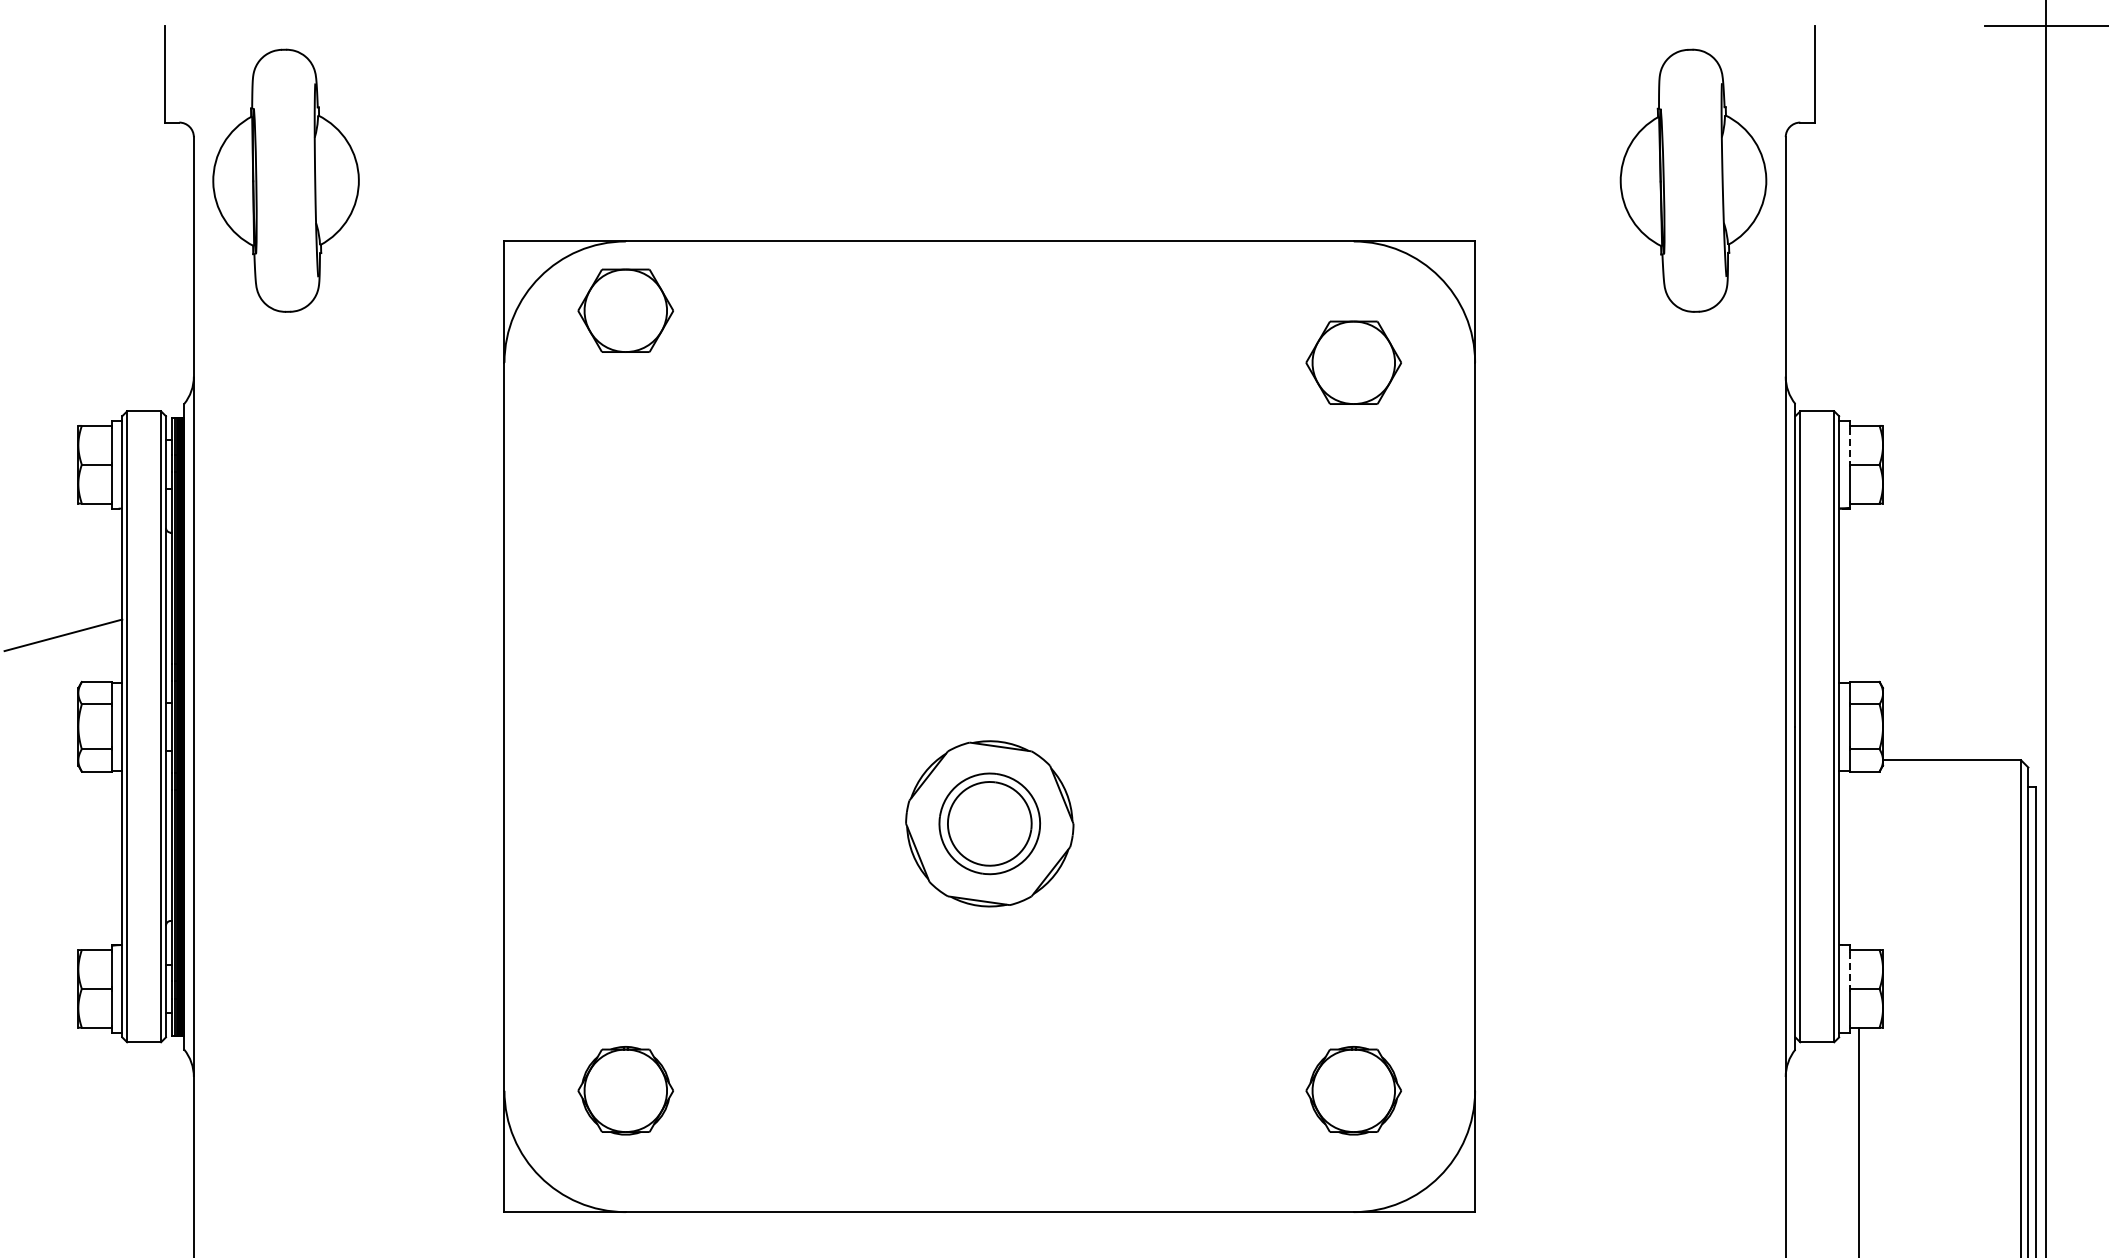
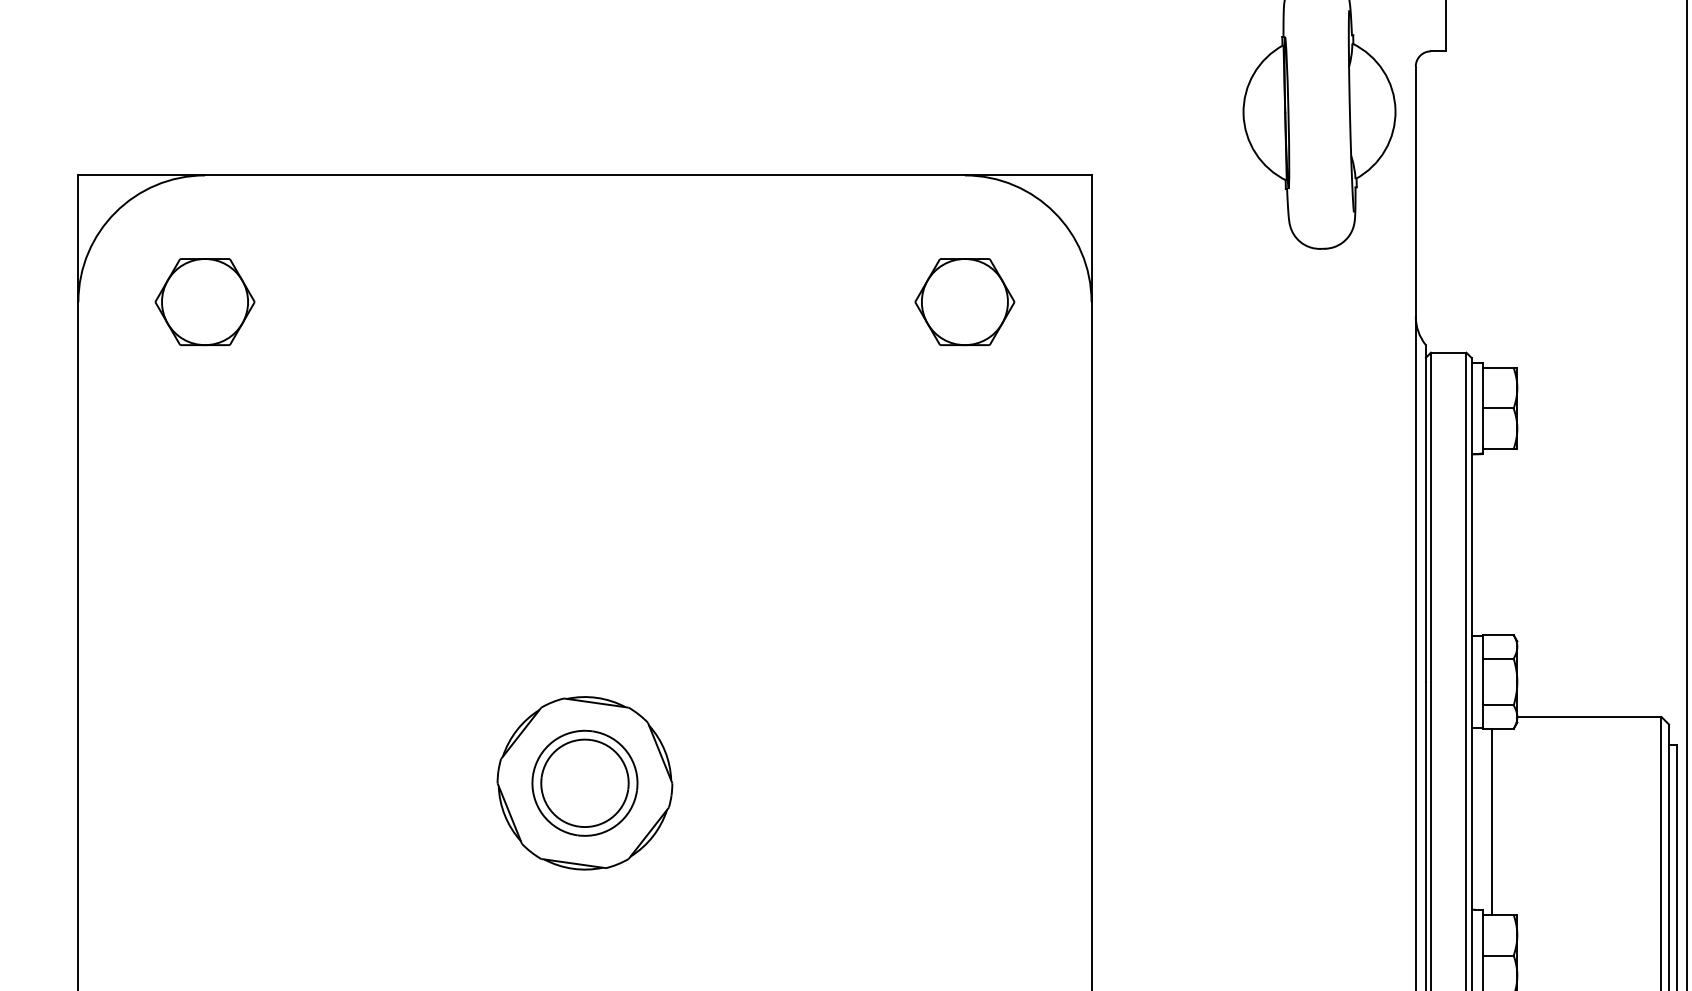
part: (625, 310) -> (204, 301), moved
line: (1849, 445) -> (1482, 388), dashed -> solid
line: (1858, 860) -> (1491, 821), added
line: (1849, 969) -> (1482, 935), dashed -> solid

